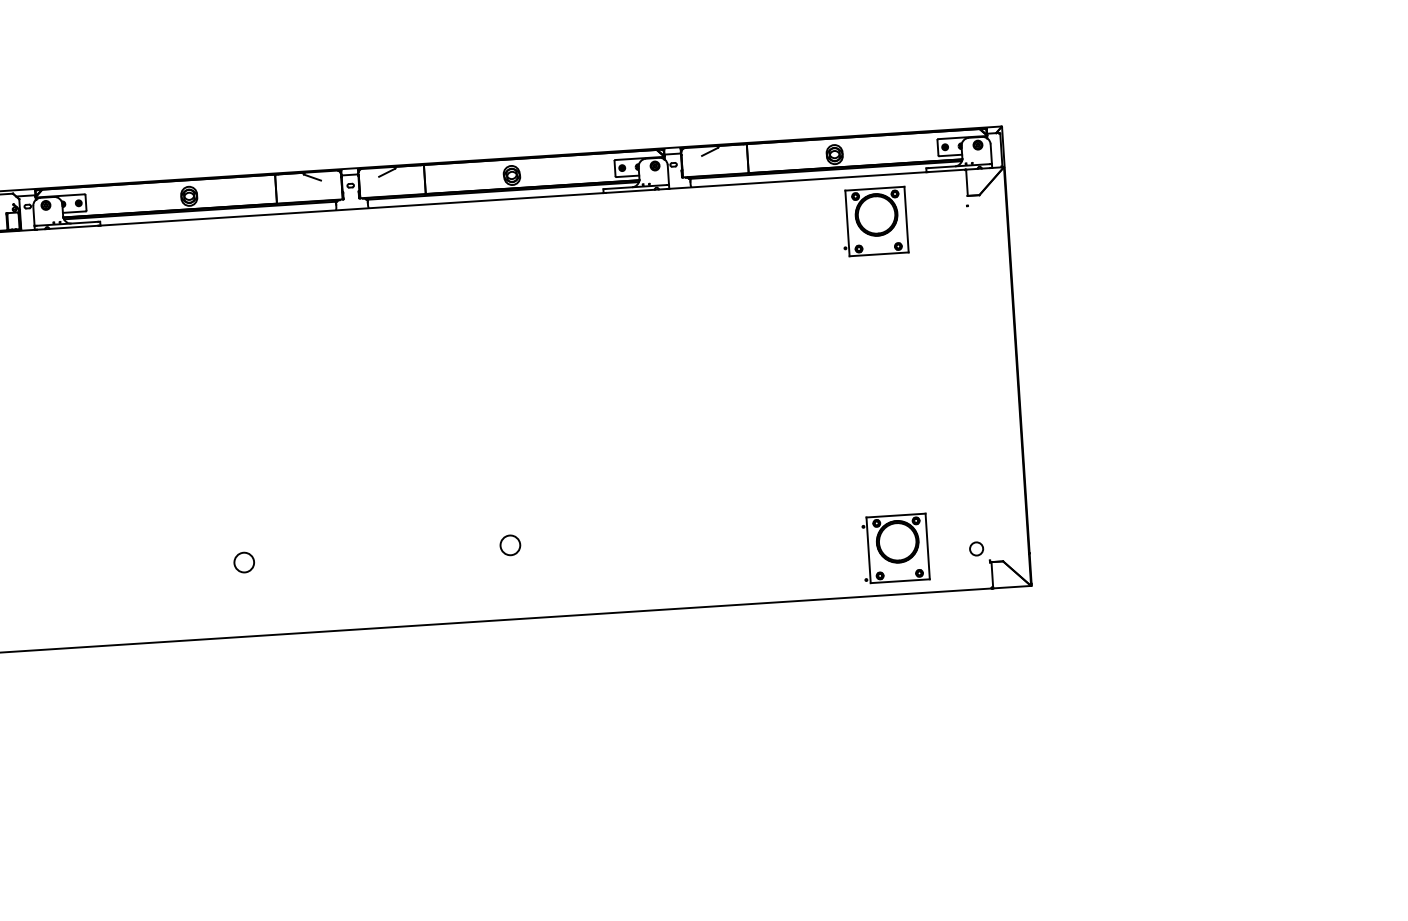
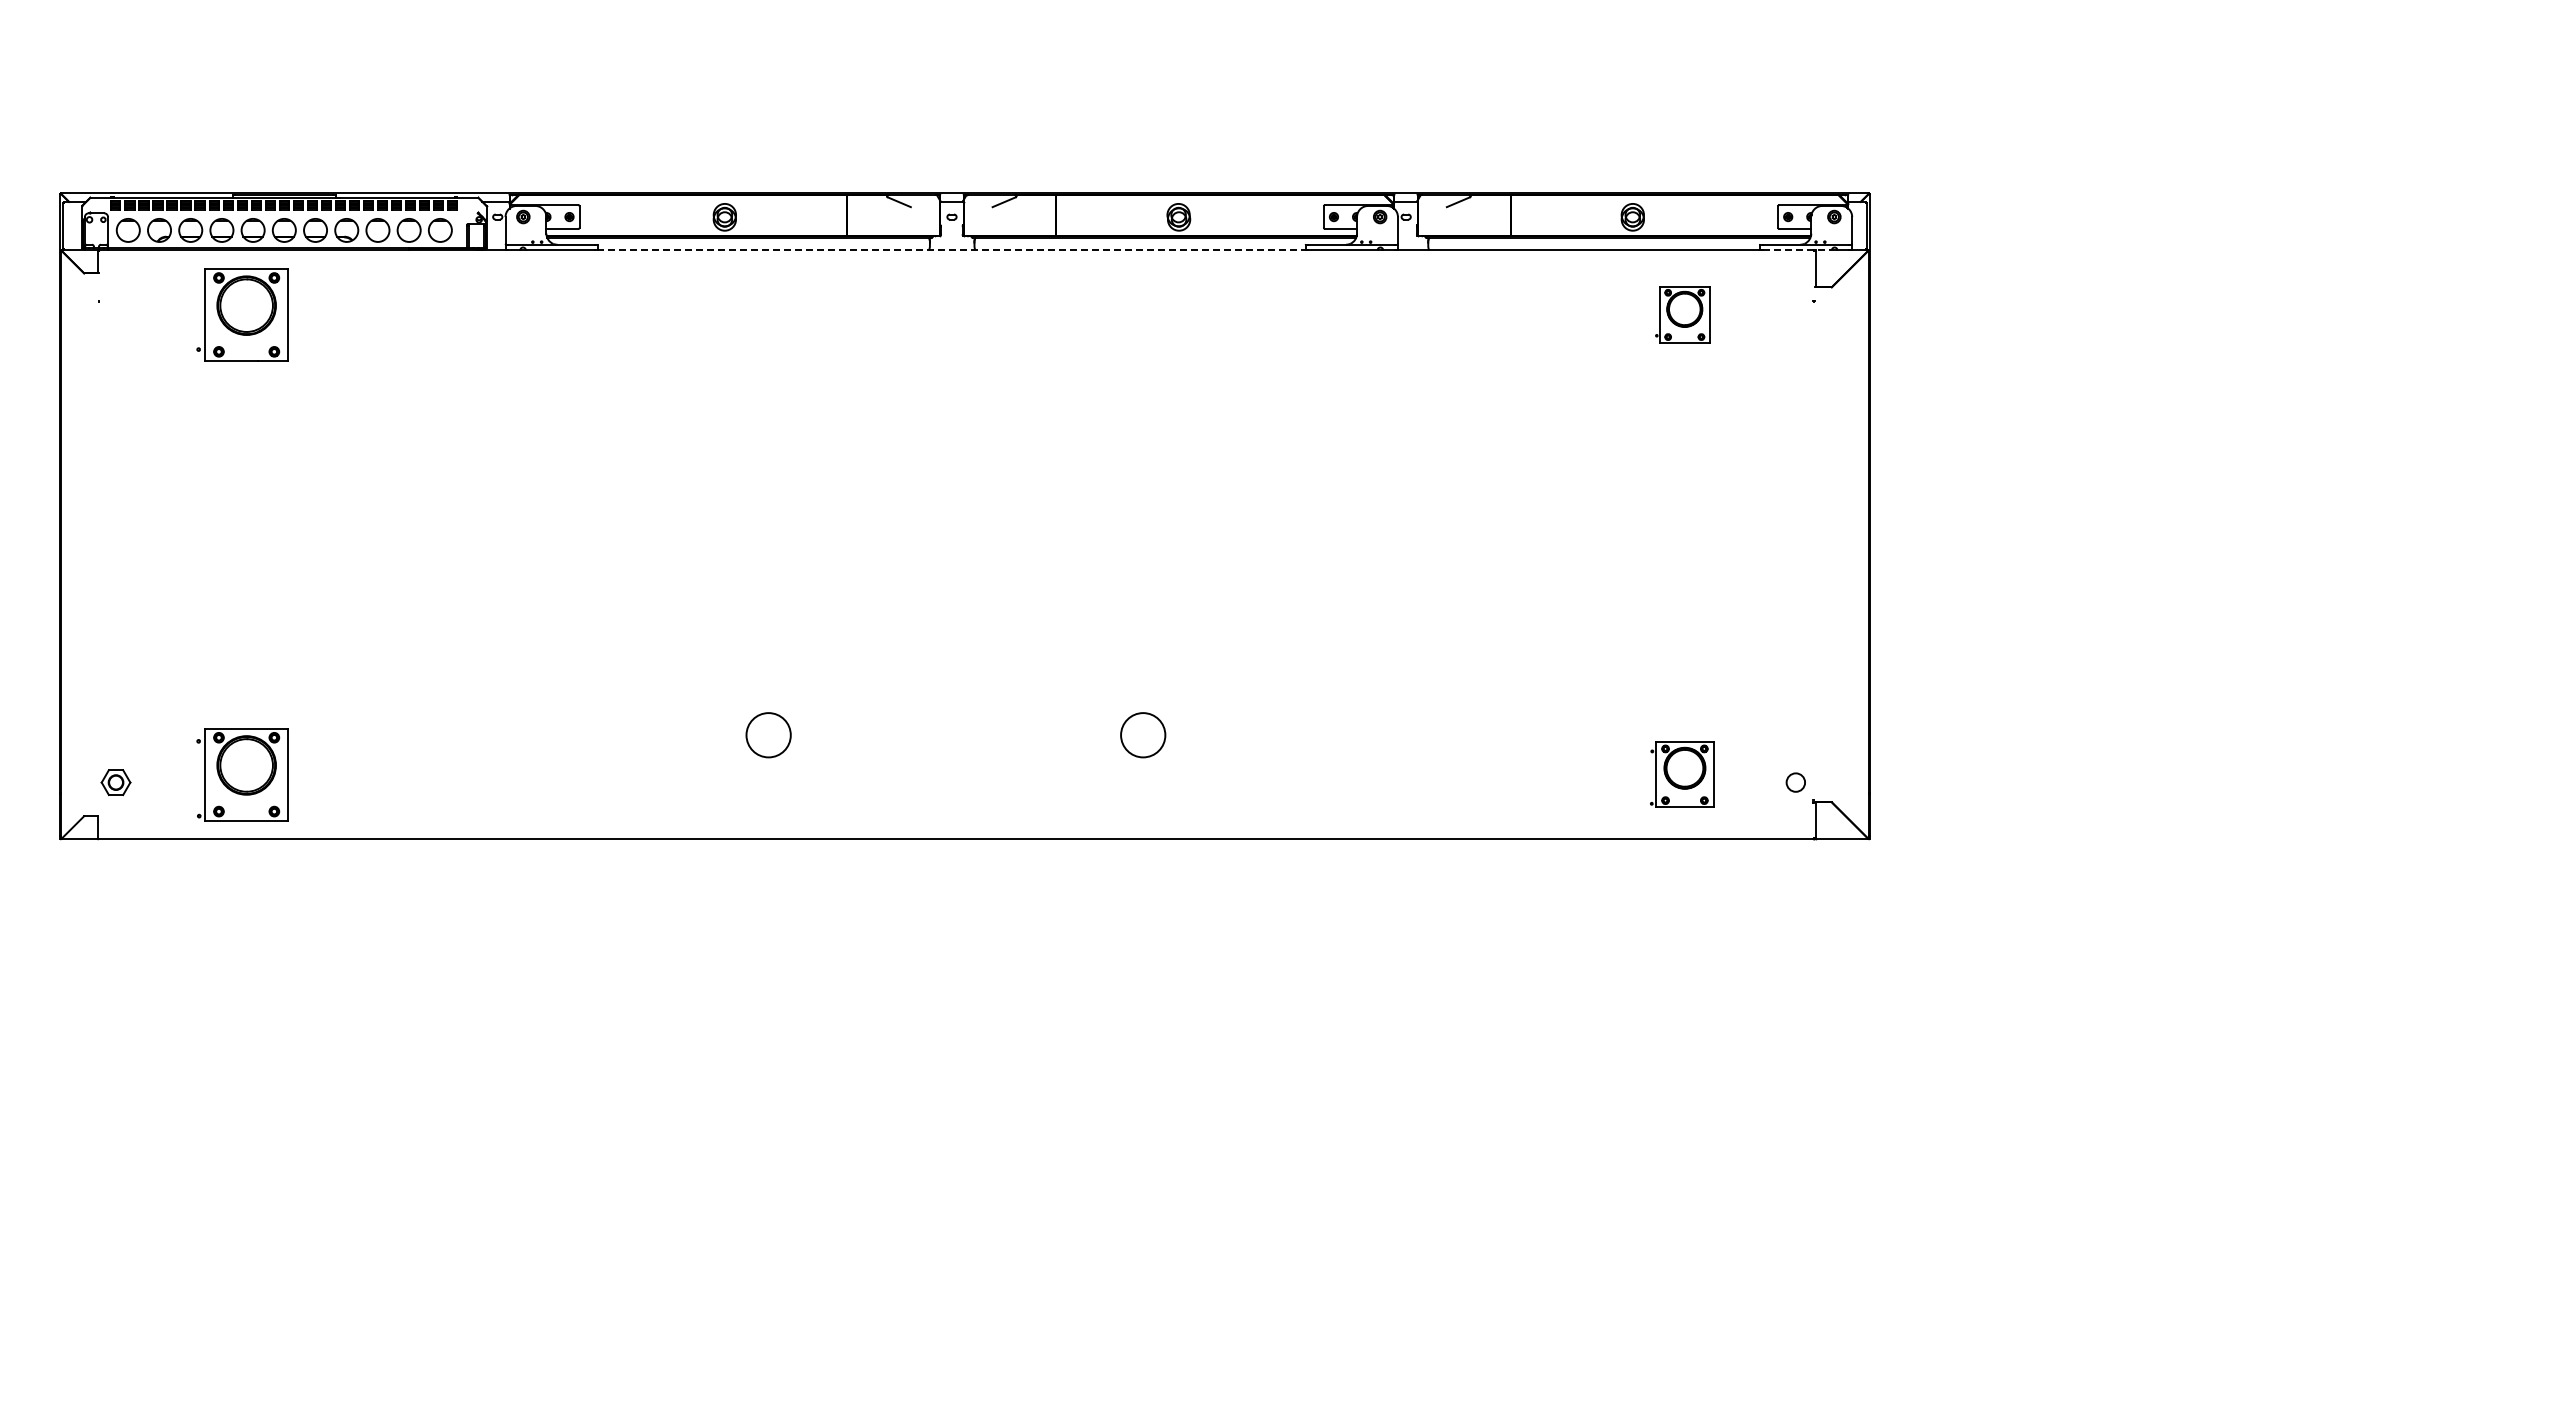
line: (953, 170) -> (1797, 250), solid -> dashed
line: (351, 209) -> (951, 250), solid -> dashed
part: (874, 221) -> (1682, 314), size x0.6
circle: (509, 545) -> (1142, 735), size x1.6
part: (895, 548) -> (1682, 774), size x0.7
circle: (244, 562) -> (768, 735), size x1.6

